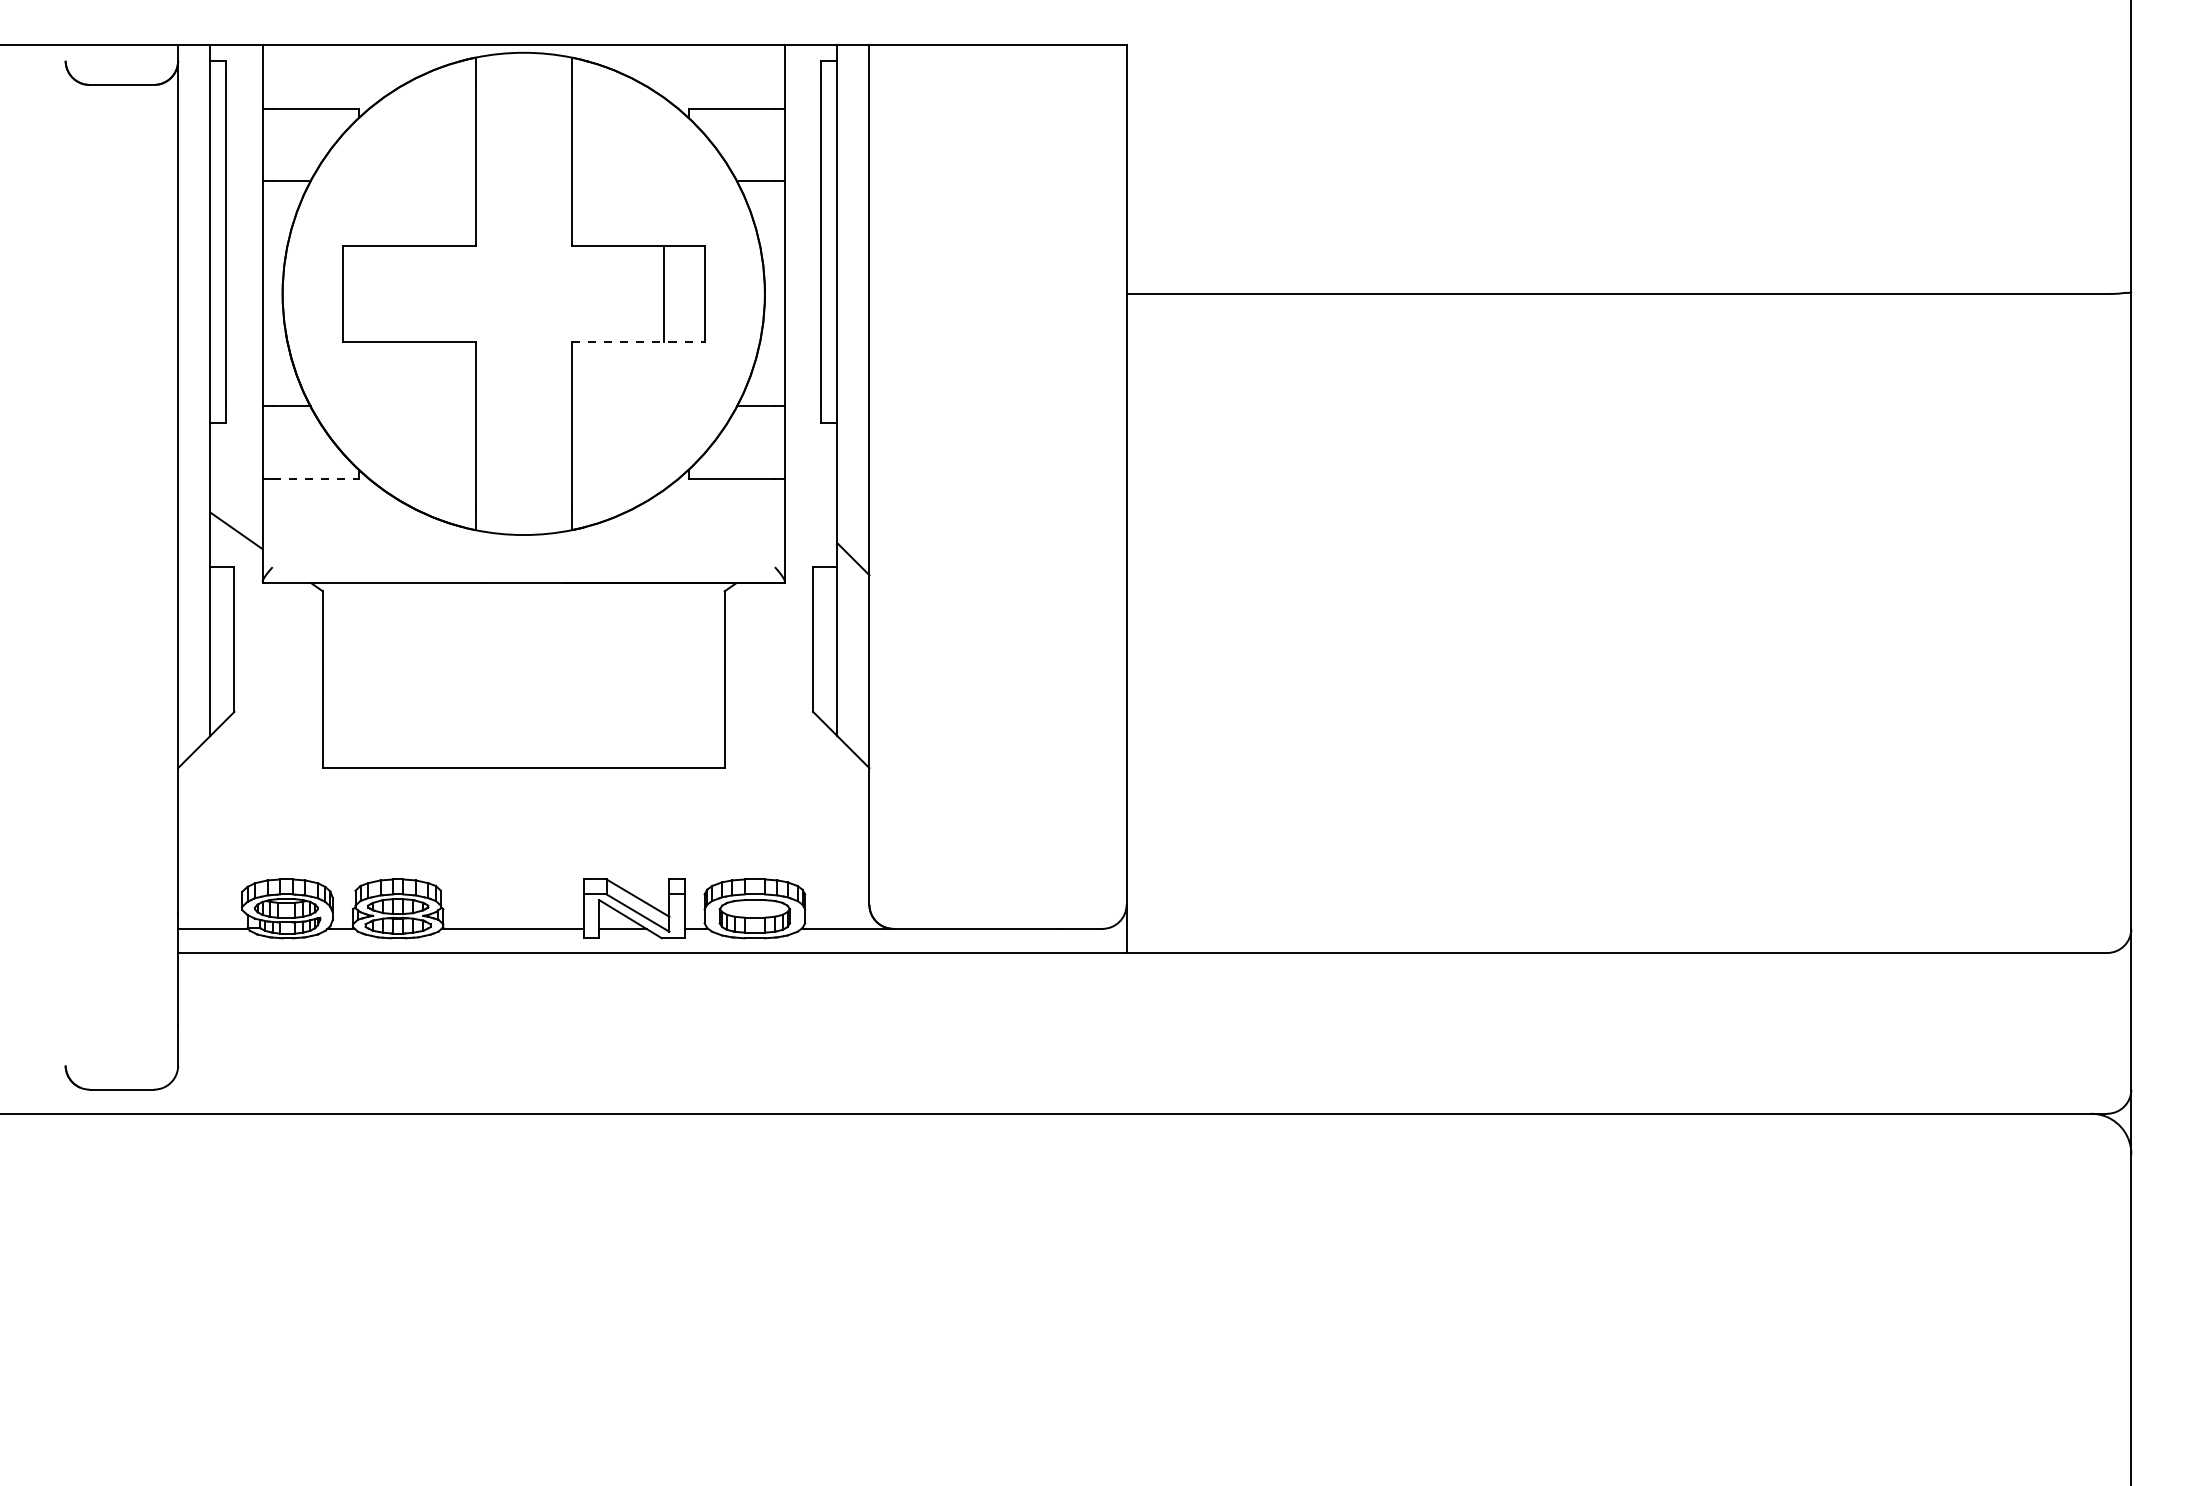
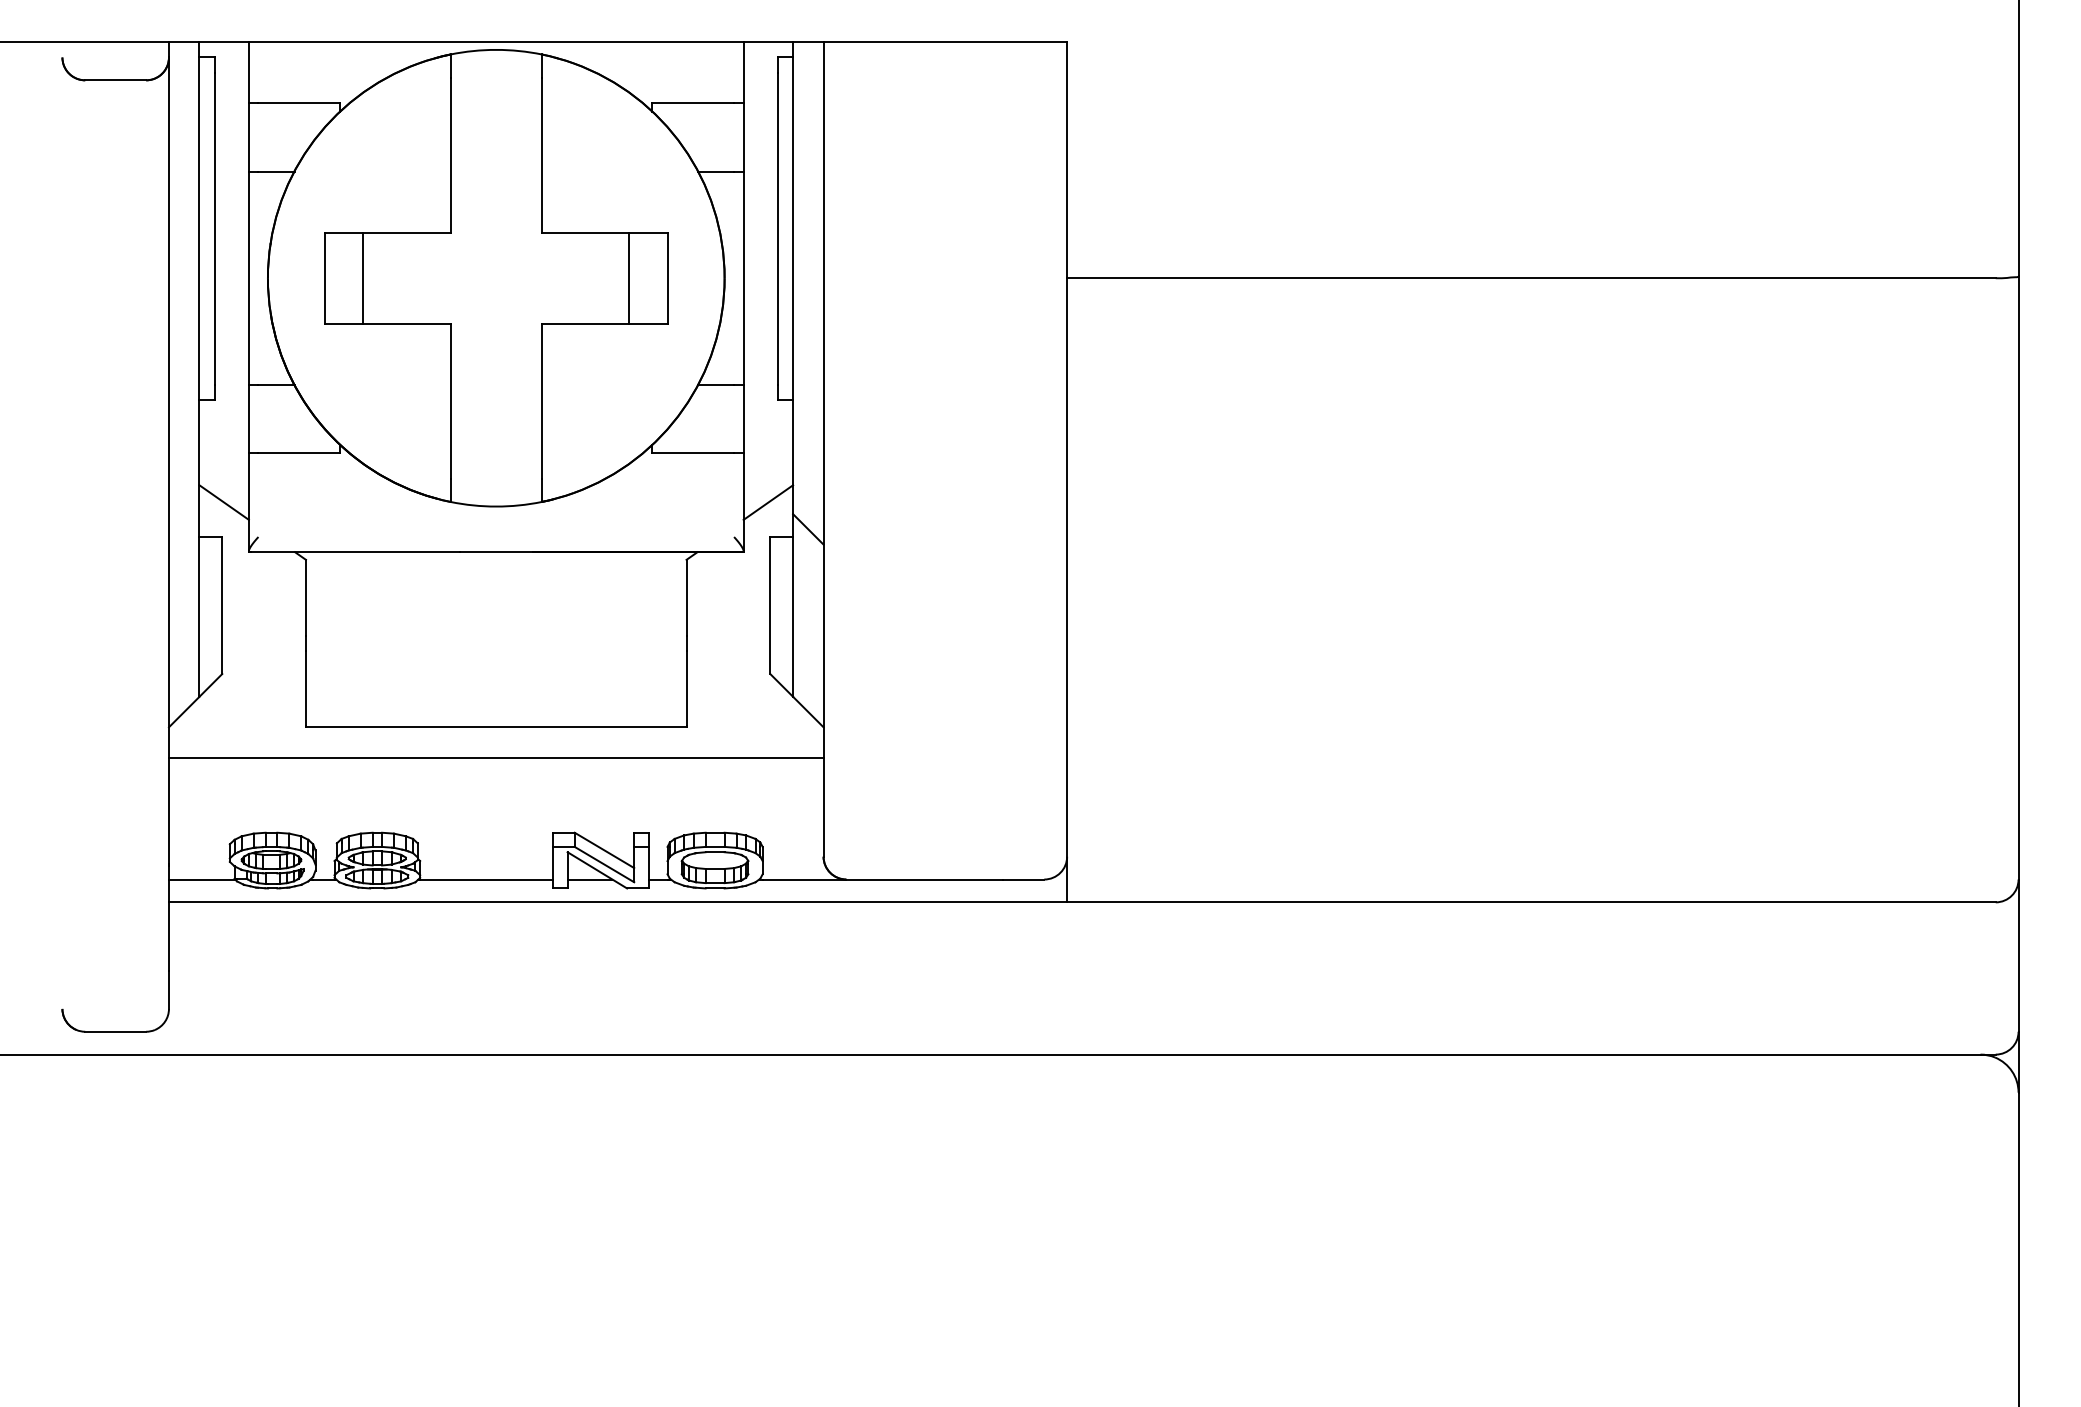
line: (383, 293) -> (363, 277), added
line: (638, 341) -> (604, 323), dashed -> solid
line: (316, 478) -> (299, 453), dashed -> solid
line: (811, 530) -> (768, 502), added
line: (522, 800) -> (495, 757), added

